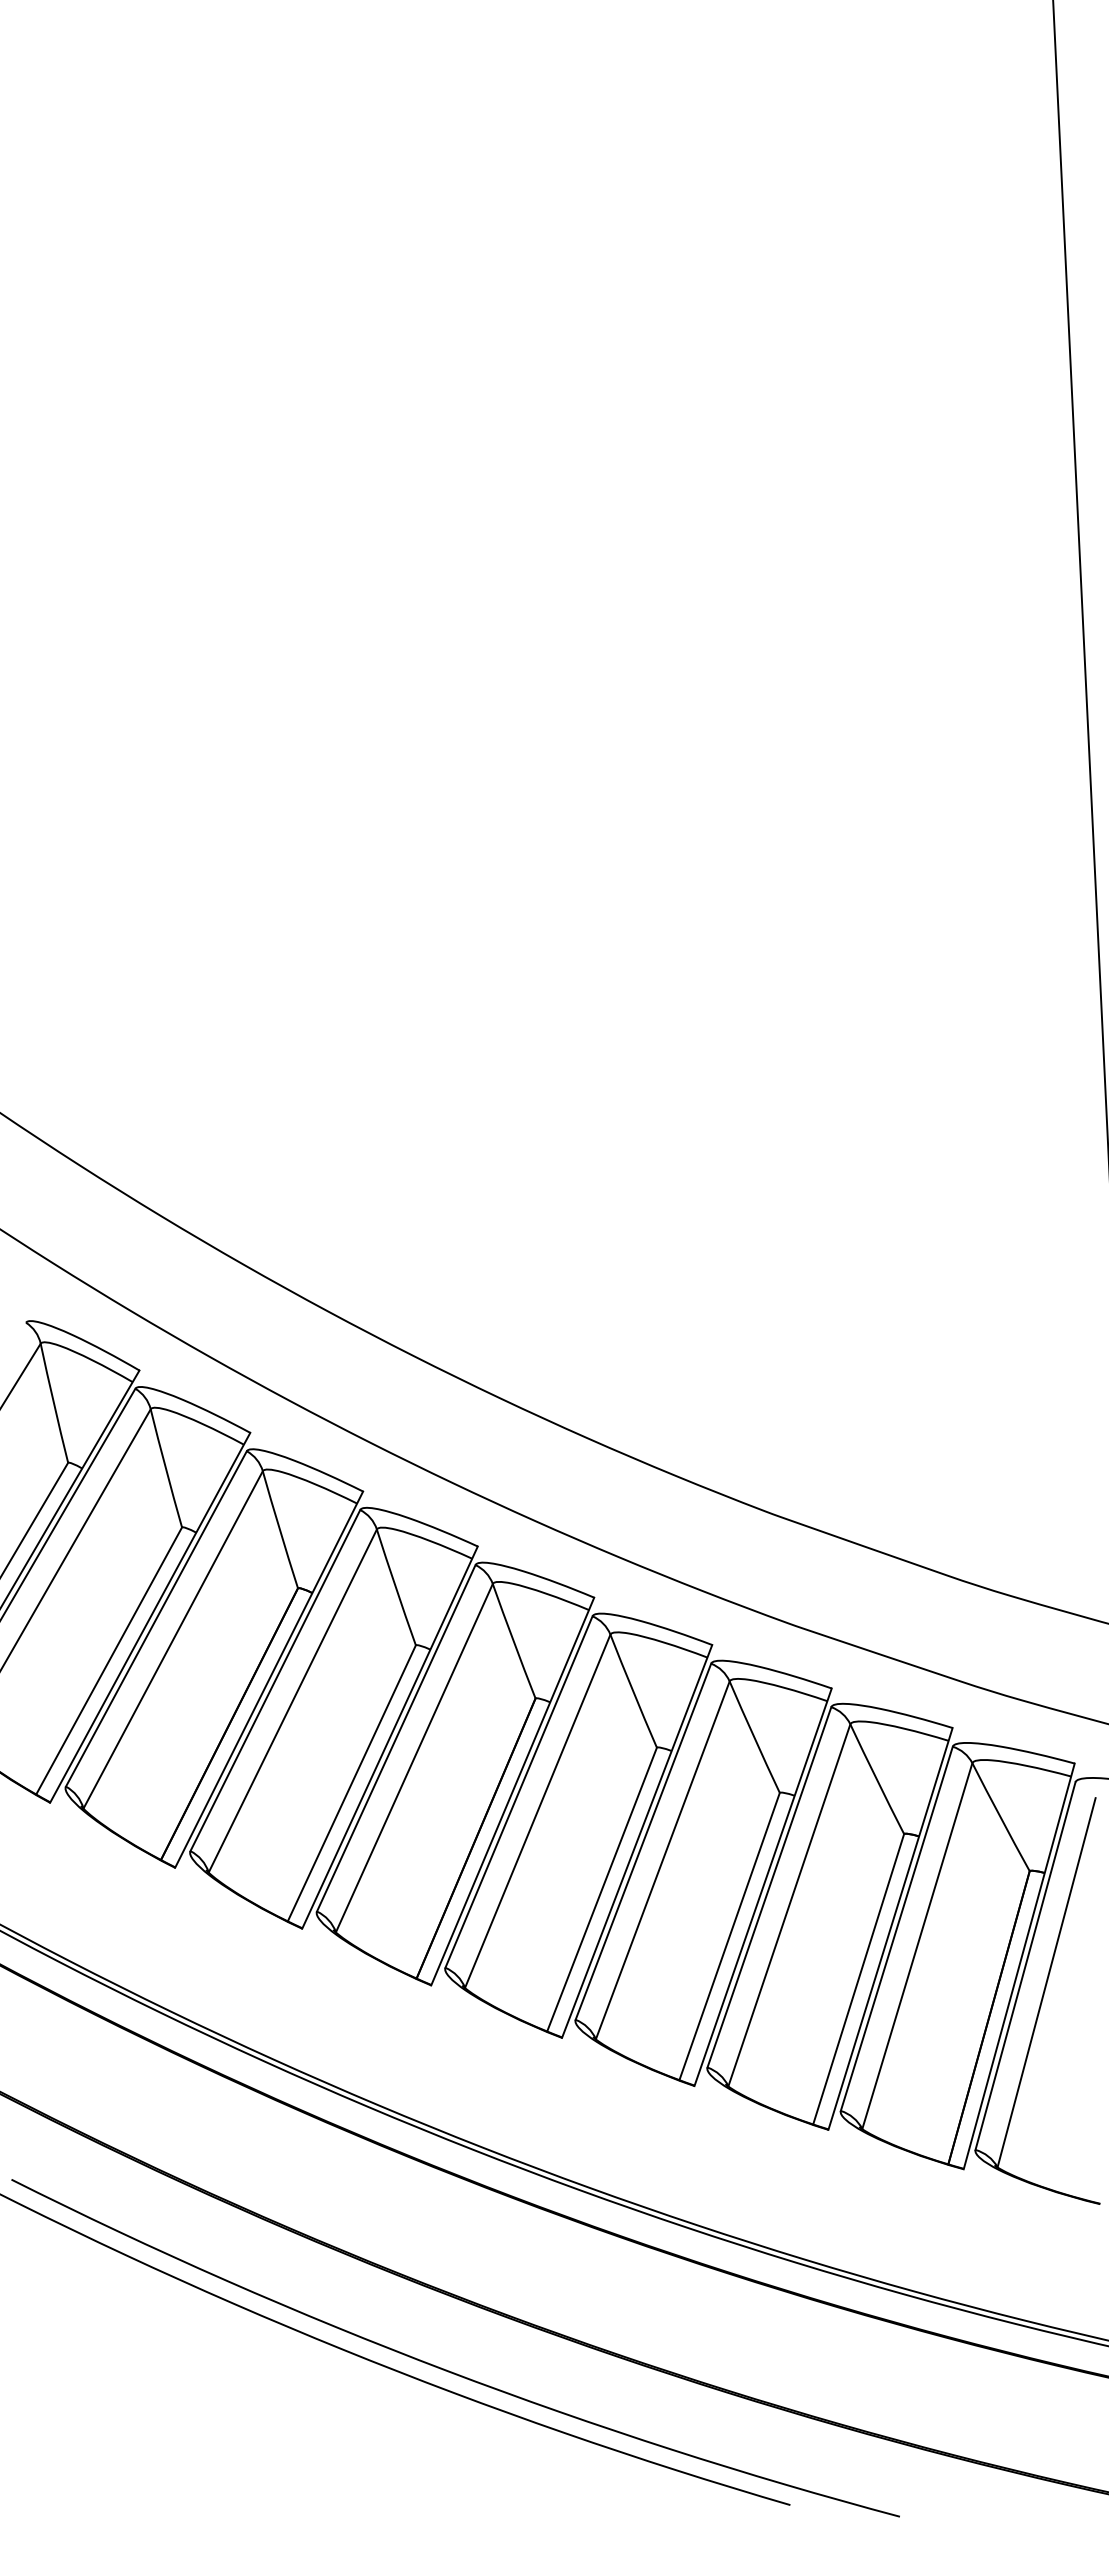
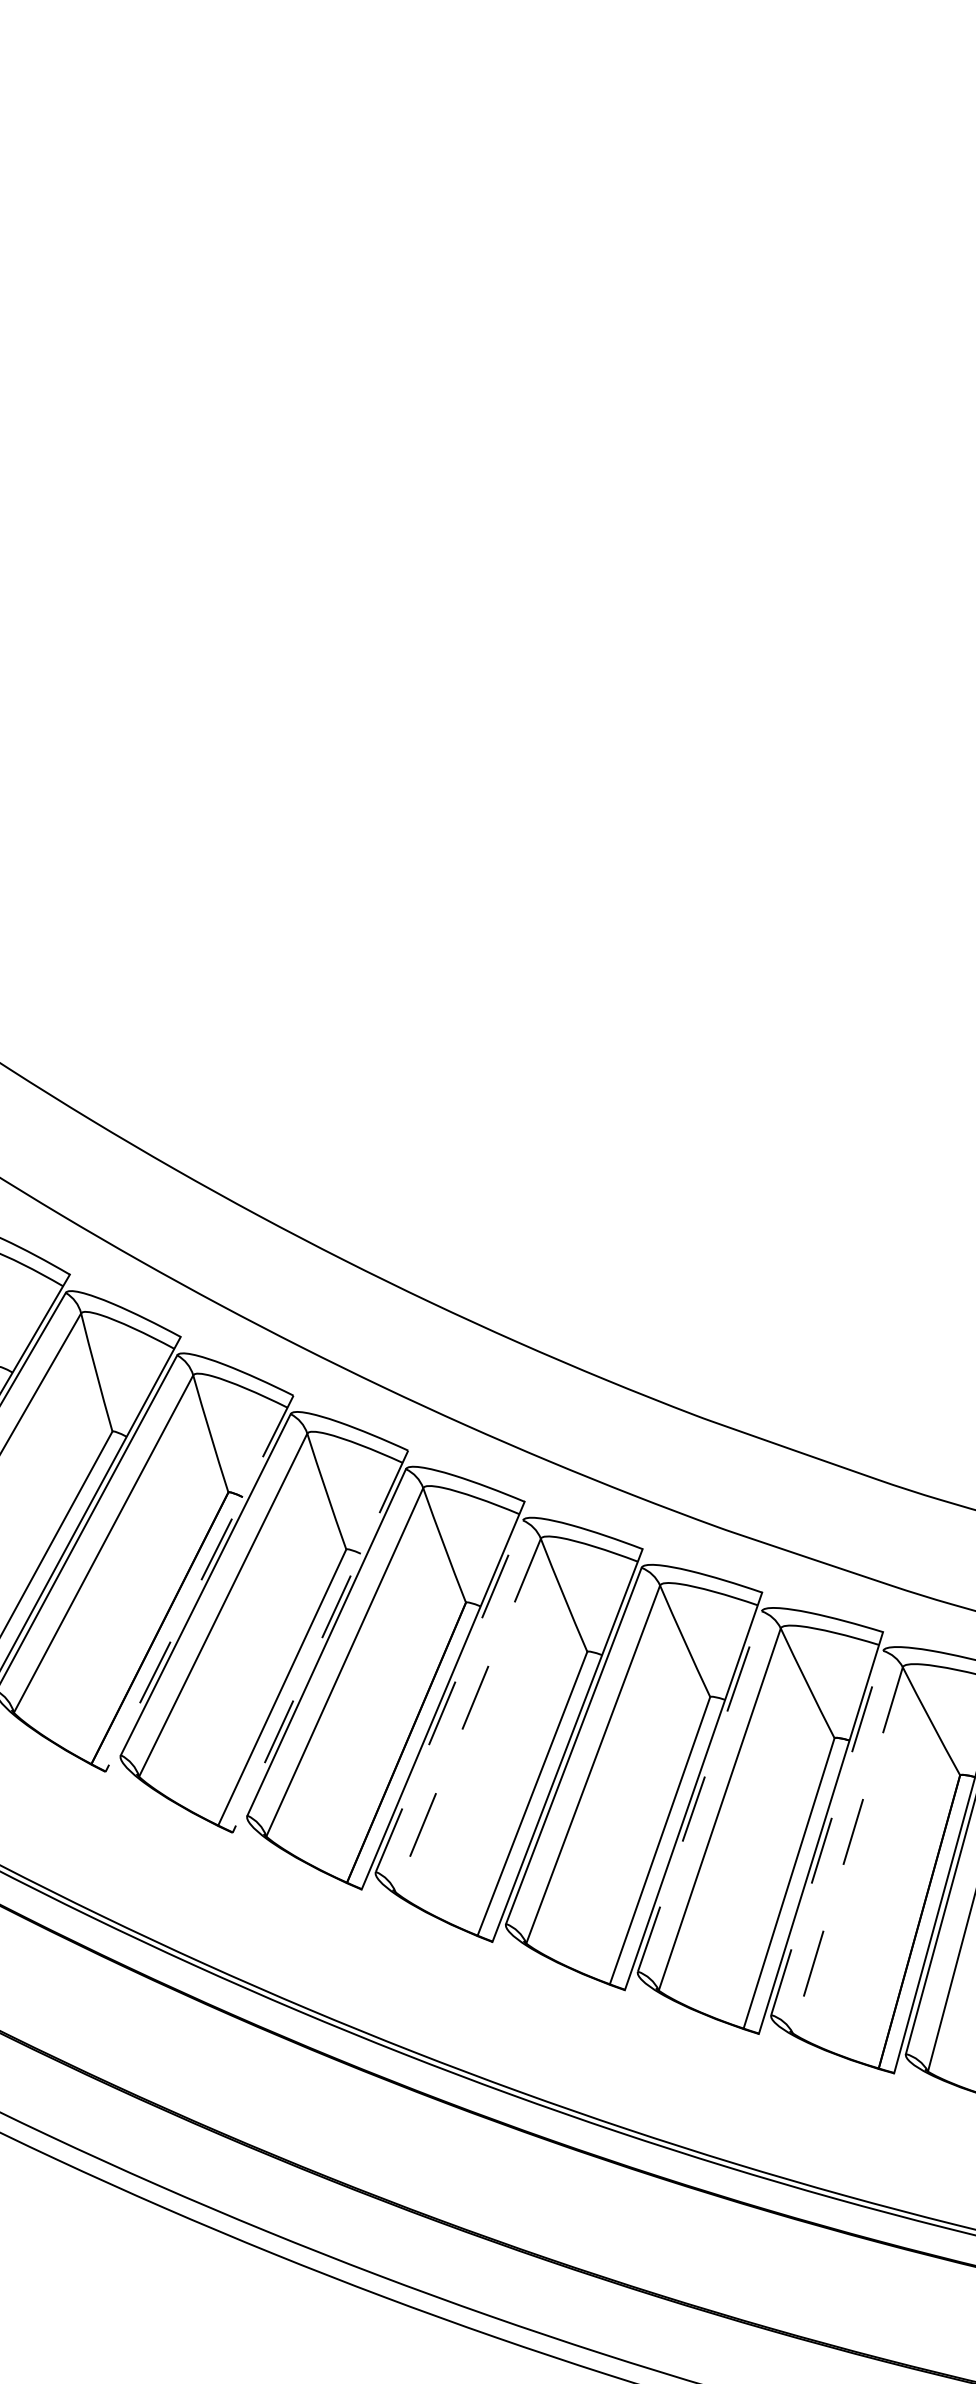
line: (268, 1680) -> (198, 1584), solid -> dashed
line: (389, 1738) -> (319, 1642), solid -> dashed
line: (518, 1792) -> (448, 1696), solid -> dashed
line: (537, 1811) -> (467, 1715), solid -> dashed
line: (769, 1887) -> (699, 1791), solid -> dashed
line: (896, 1928) -> (826, 1832), solid -> dashed
line: (917, 1946) -> (847, 1850), solid -> dashed

